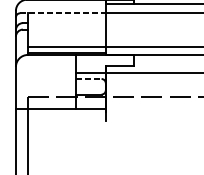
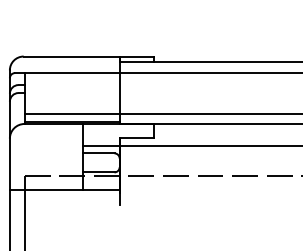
line: (63, 13) -> (67, 73), dashed -> solid
line: (88, 79) -> (98, 153), dashed -> solid

